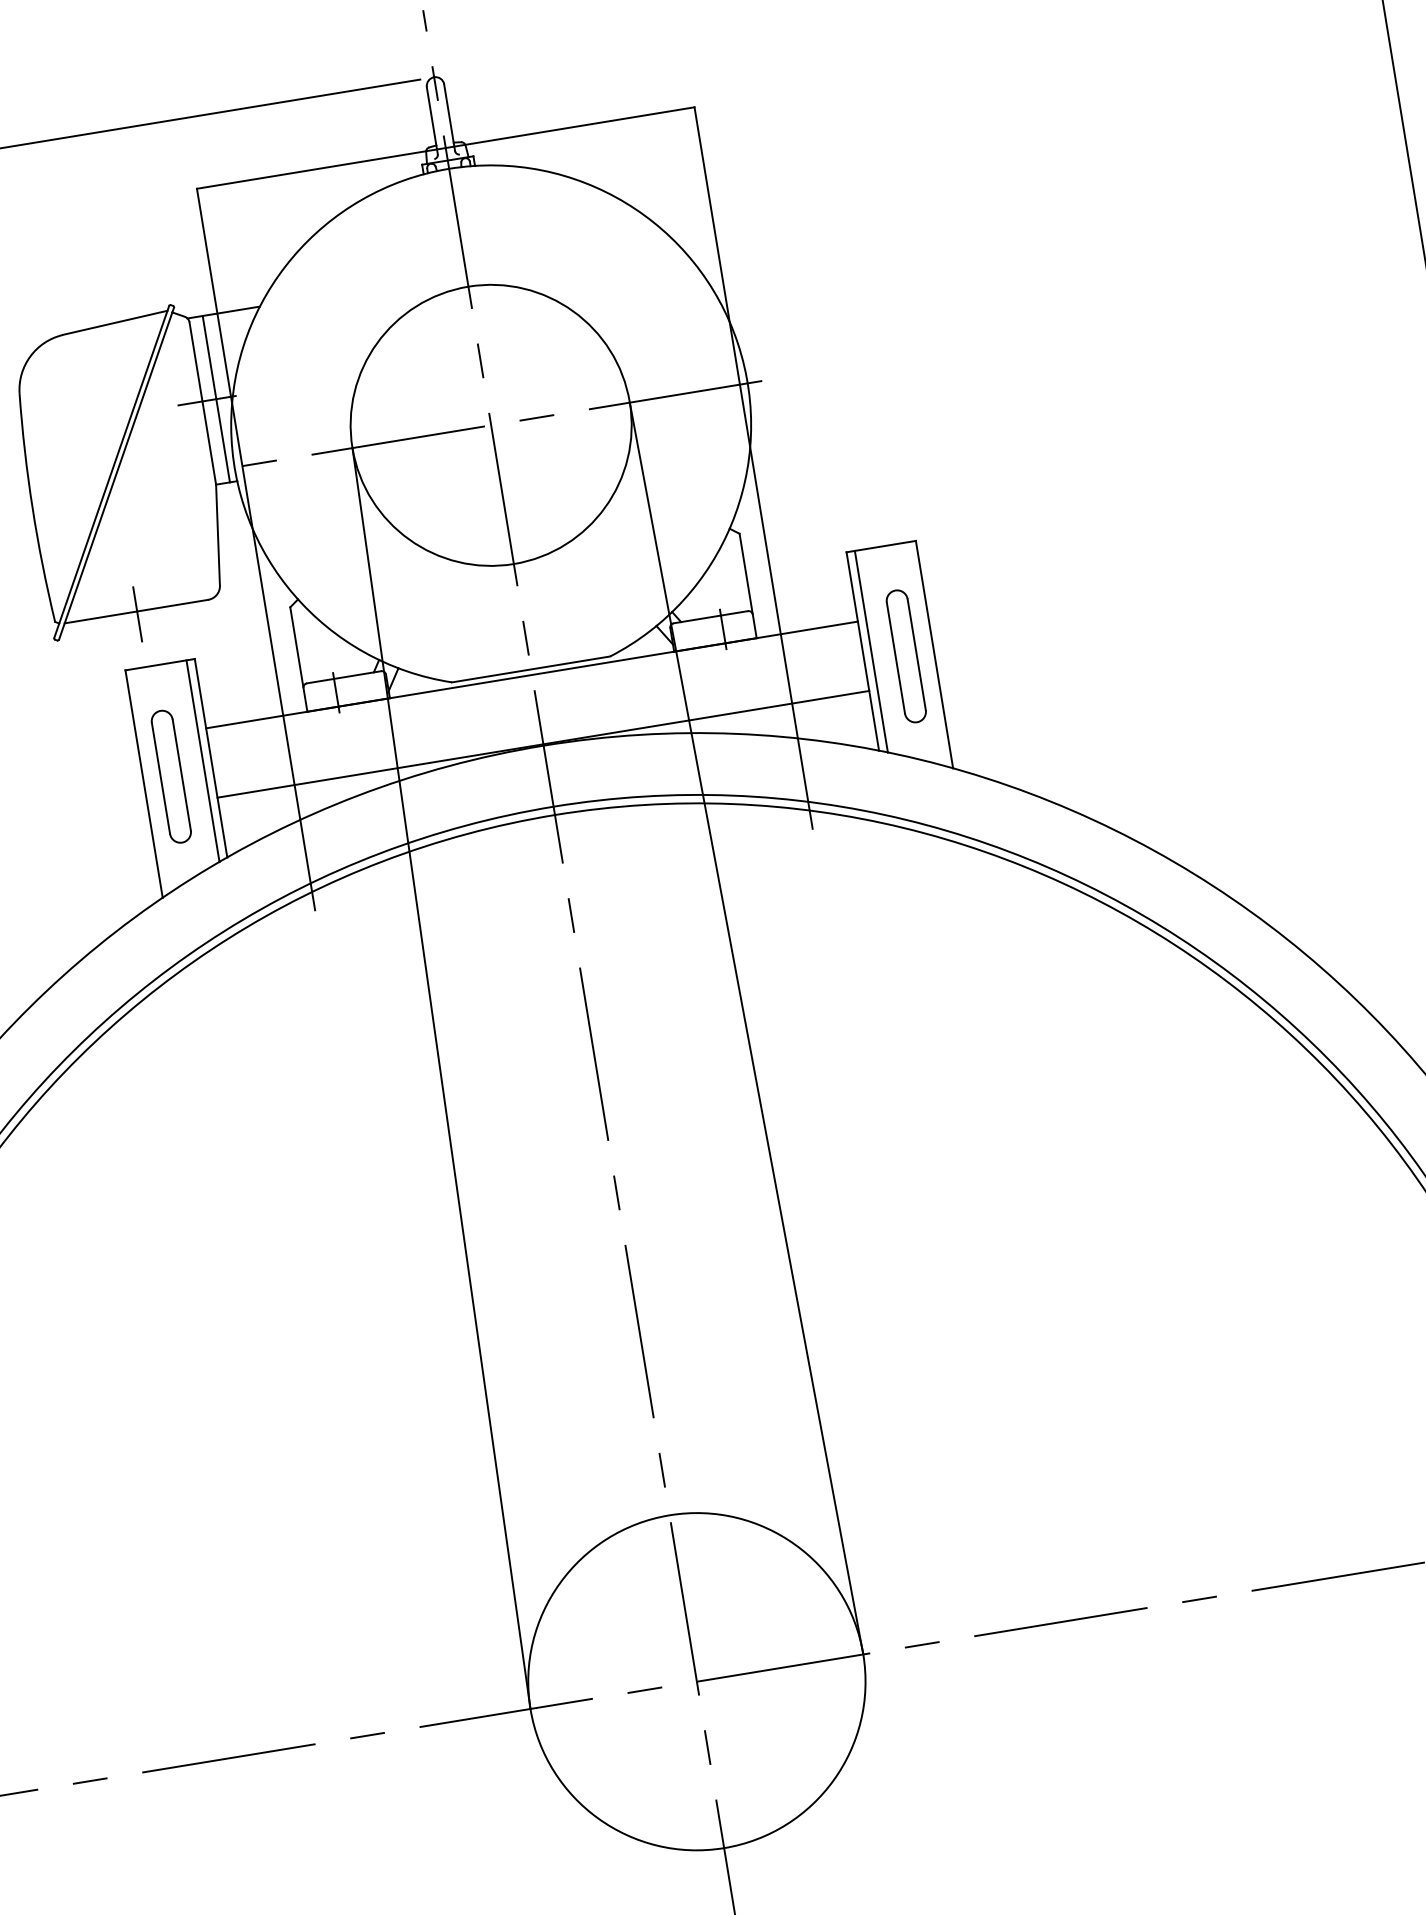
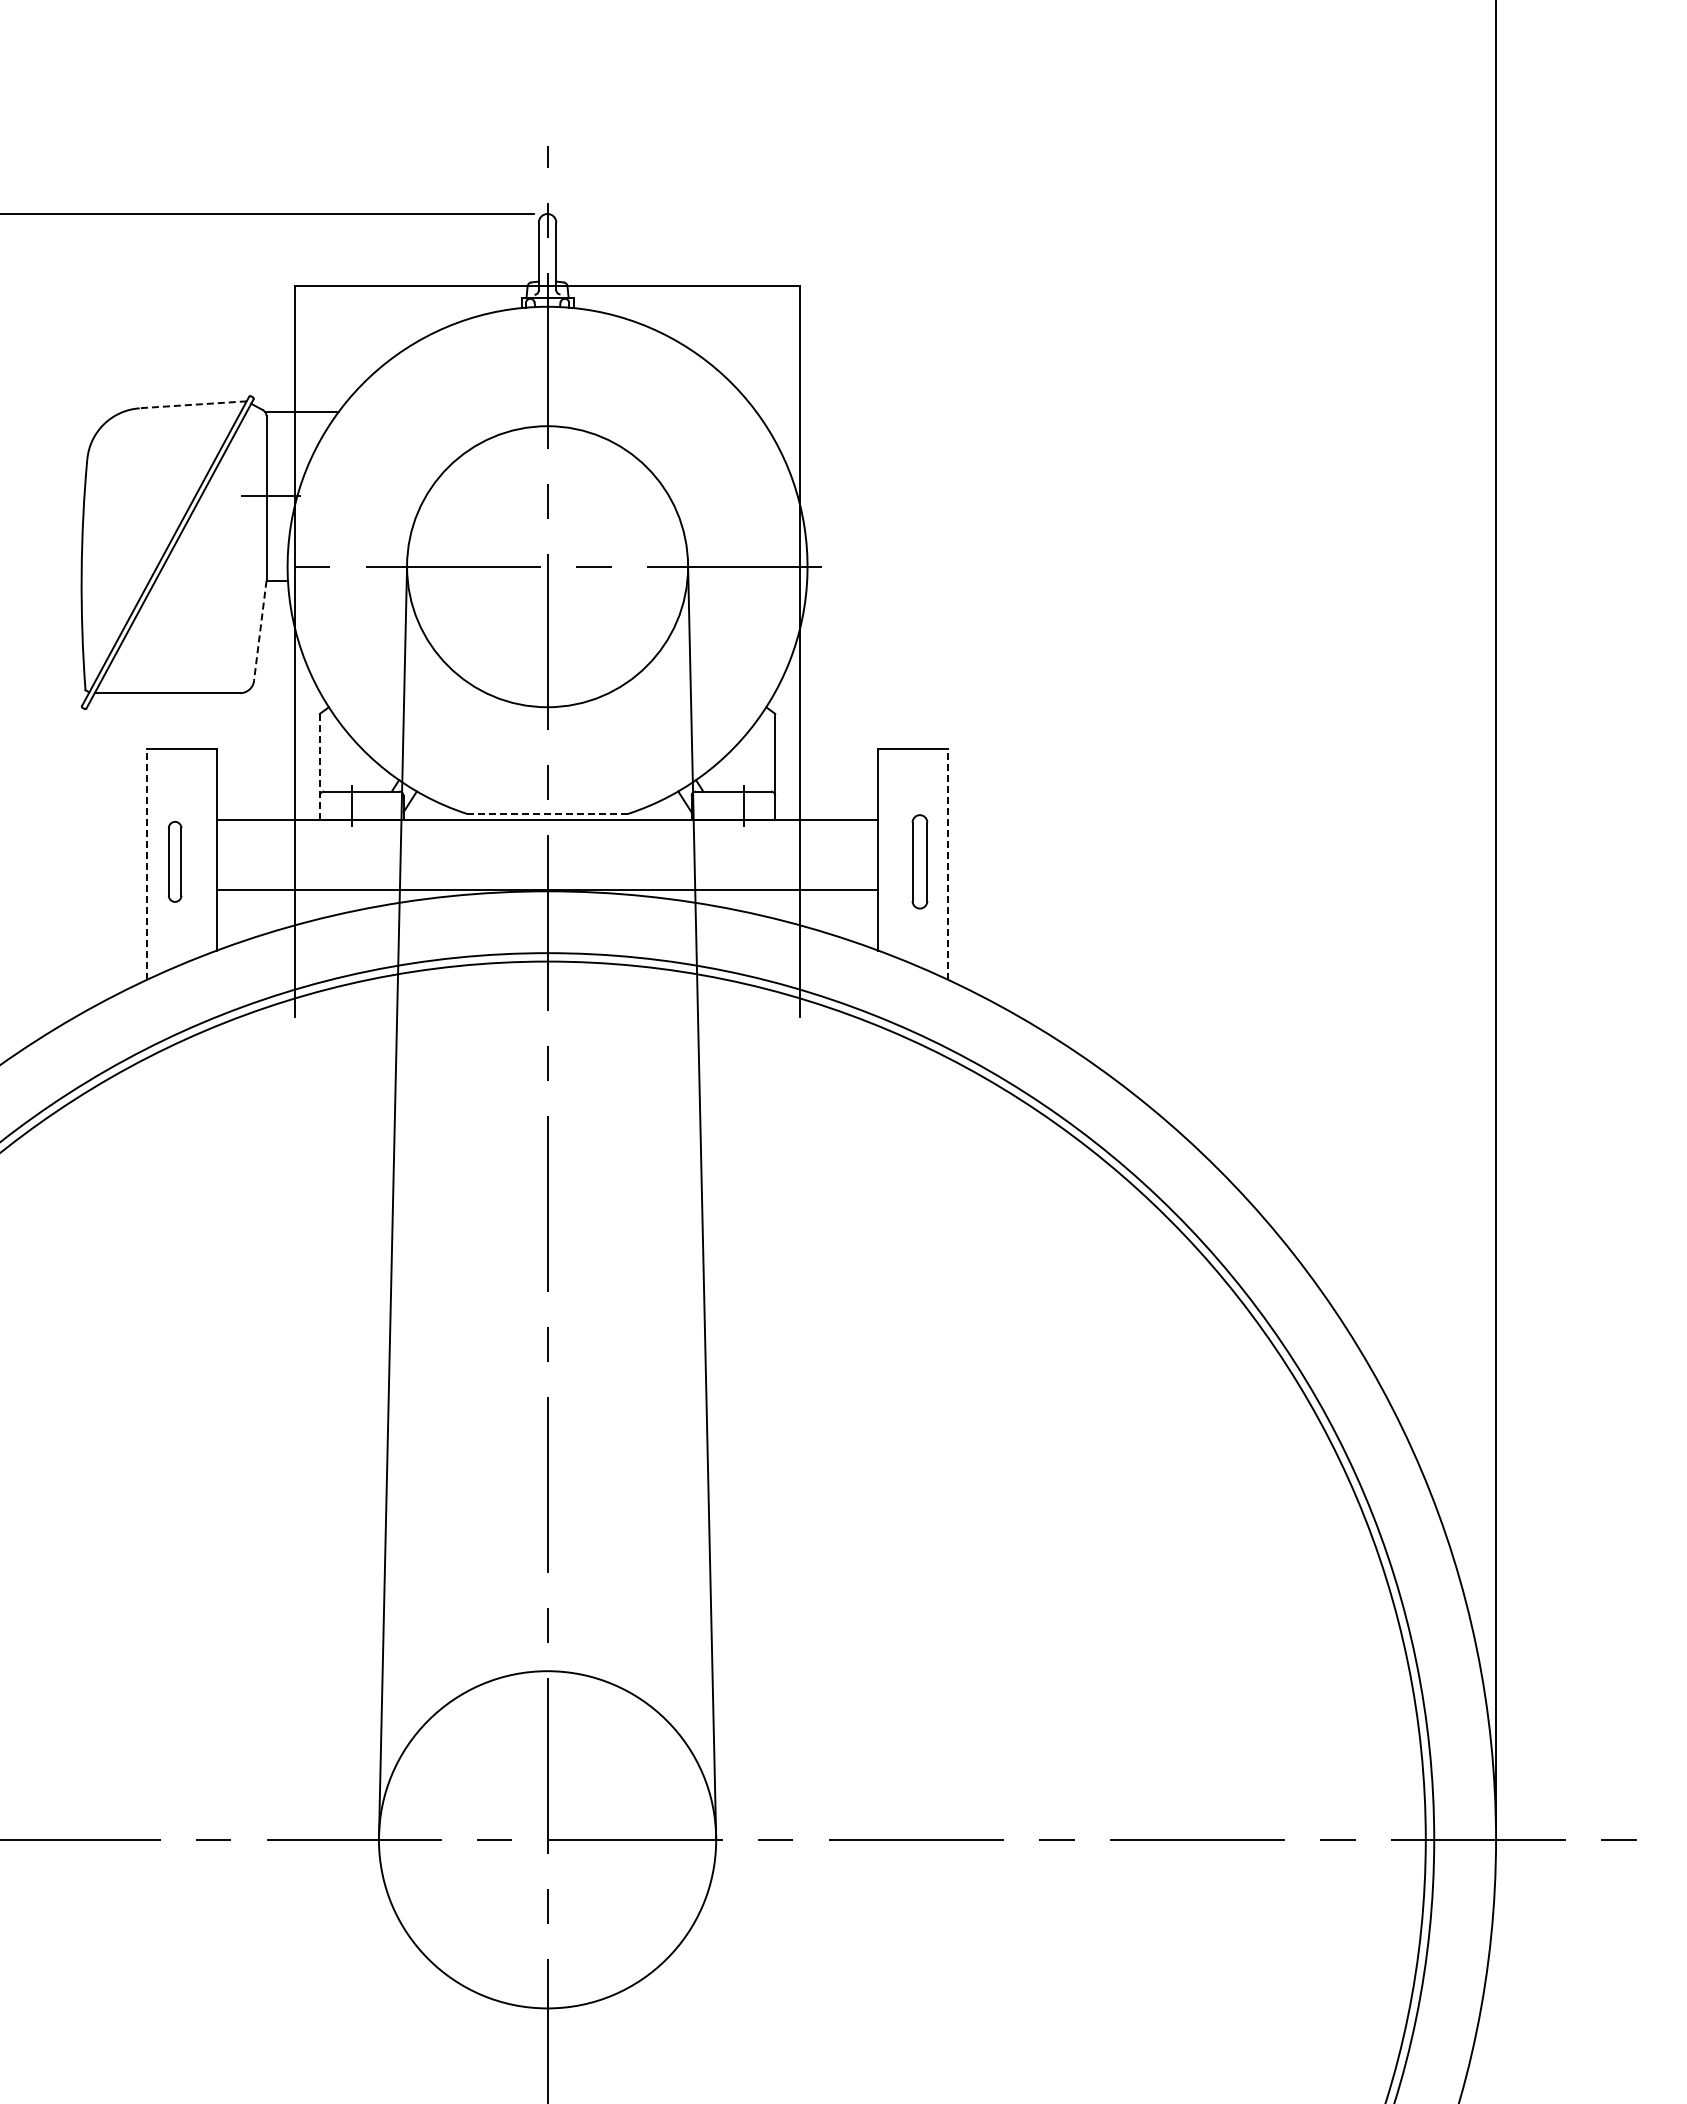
line: (115, 322) -> (193, 404), solid -> dashed
line: (216, 399) -> (280, 496), removed
line: (218, 535) -> (260, 631), solid -> dashed
line: (137, 613) -> (168, 695), removed
line: (871, 651) -> (886, 851), removed
line: (934, 654) -> (948, 864), solid -> dashed
part: (905, 656) -> (919, 861), size x0.7
line: (298, 659) -> (319, 766), solid -> dashed
line: (532, 669) -> (548, 814), solid -> dashed
line: (202, 761) -> (208, 851), removed
part: (170, 776) -> (174, 861), size x0.6
line: (144, 783) -> (147, 864), solid -> dashed

